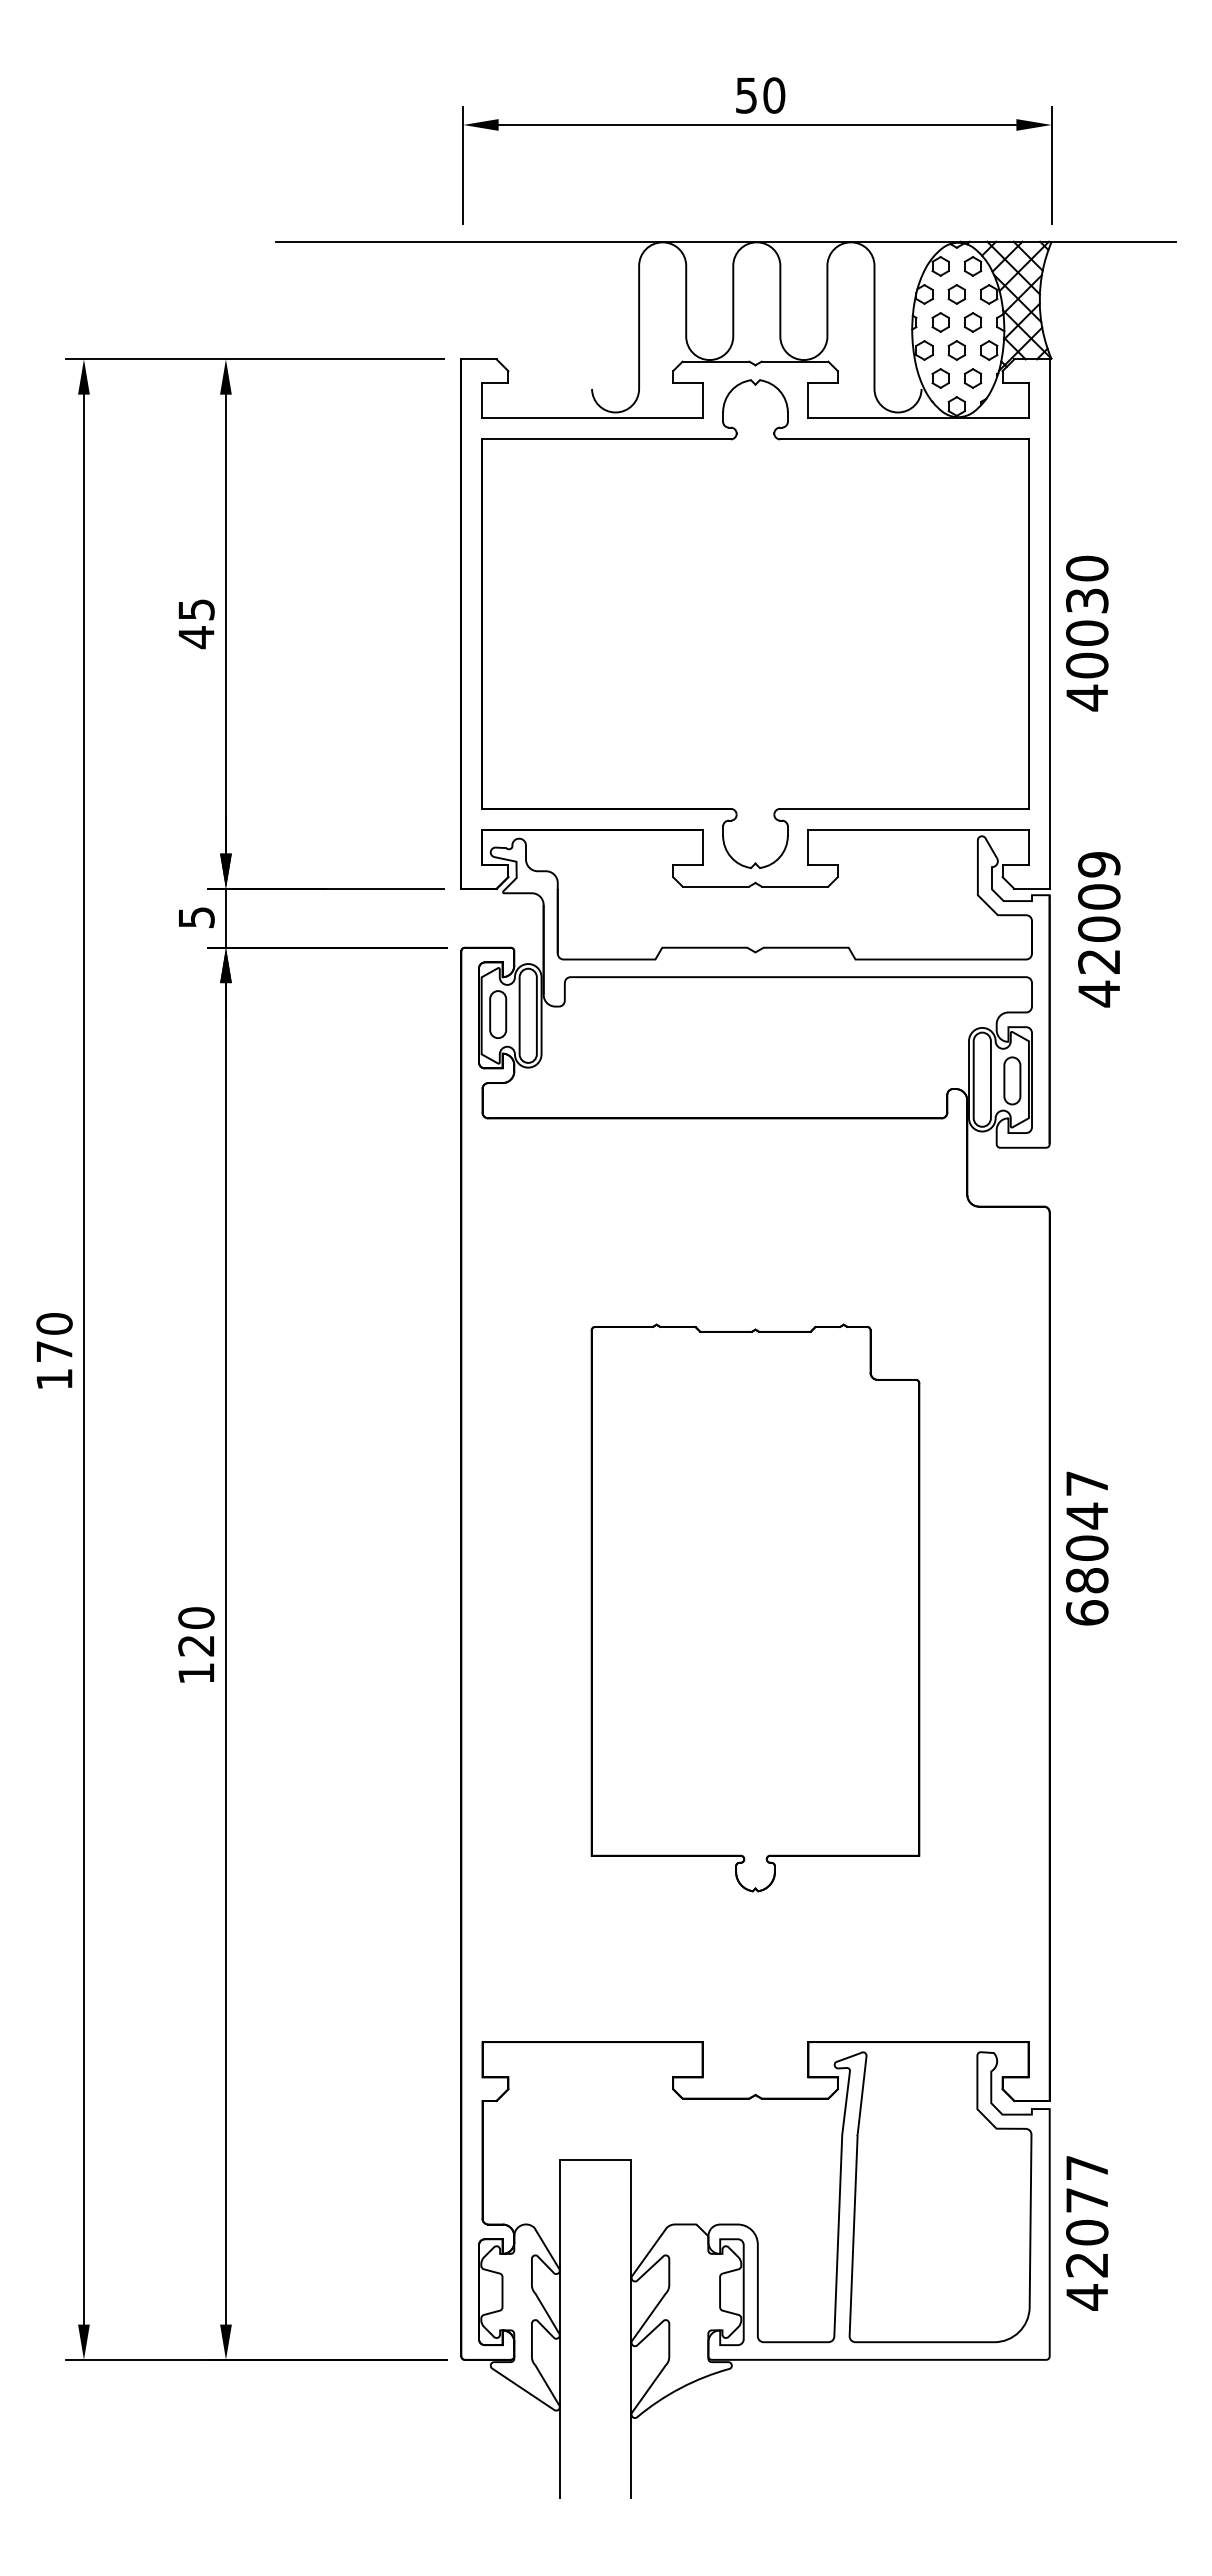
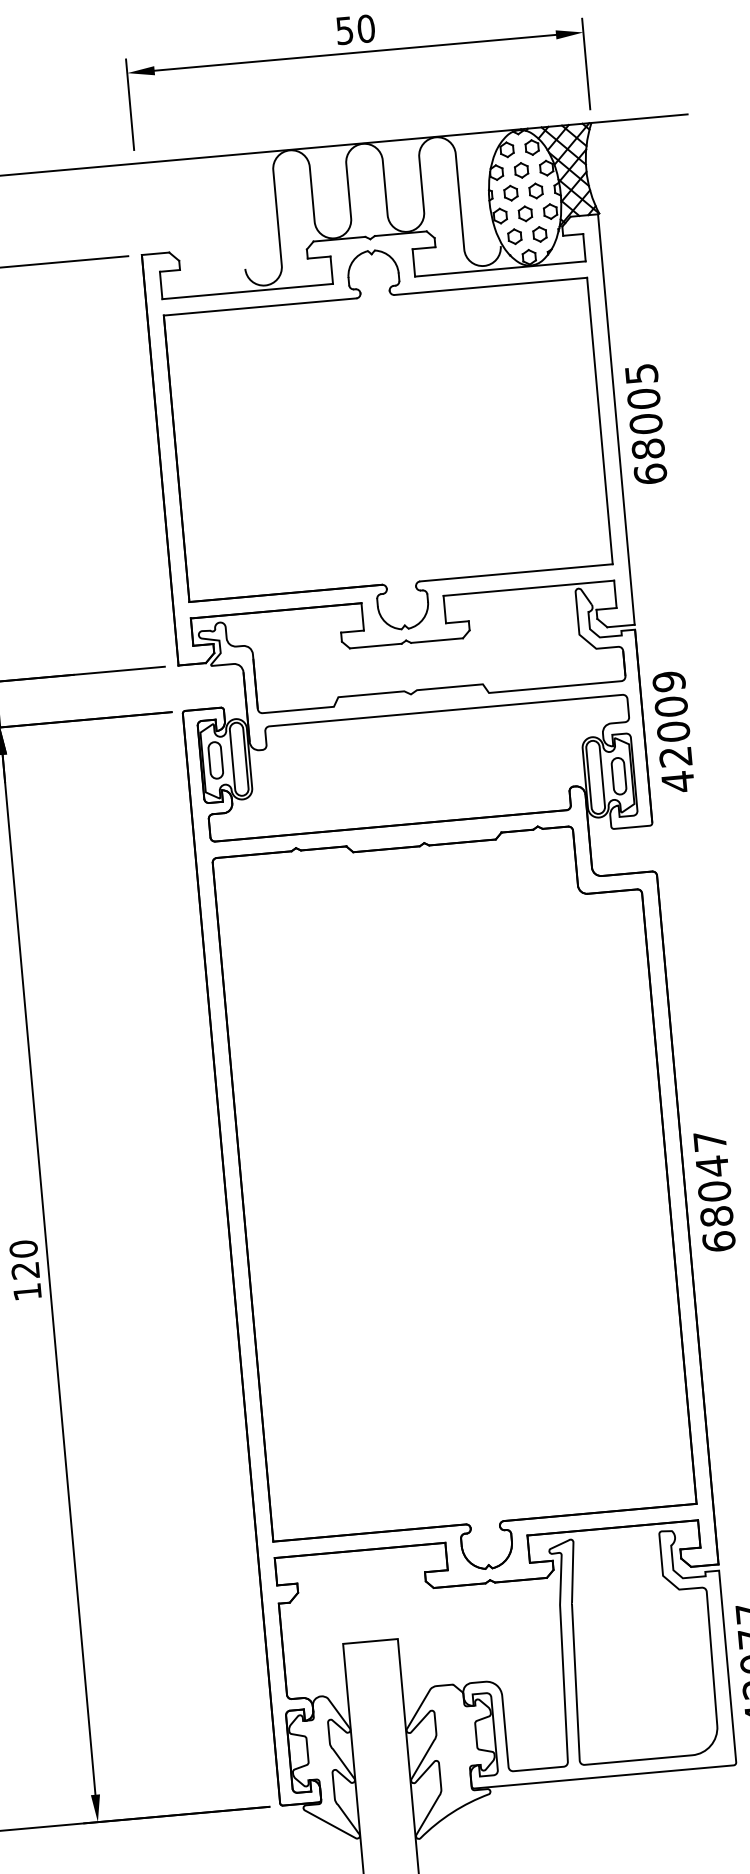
text: (1087, 633) -> (646, 424), 40030 -> 68005
text: (1099, 929) -> (673, 731), moved
text: (1087, 1548) -> (714, 1191), moved
part: (755, 1607) -> (456, 1202), size x1.67

